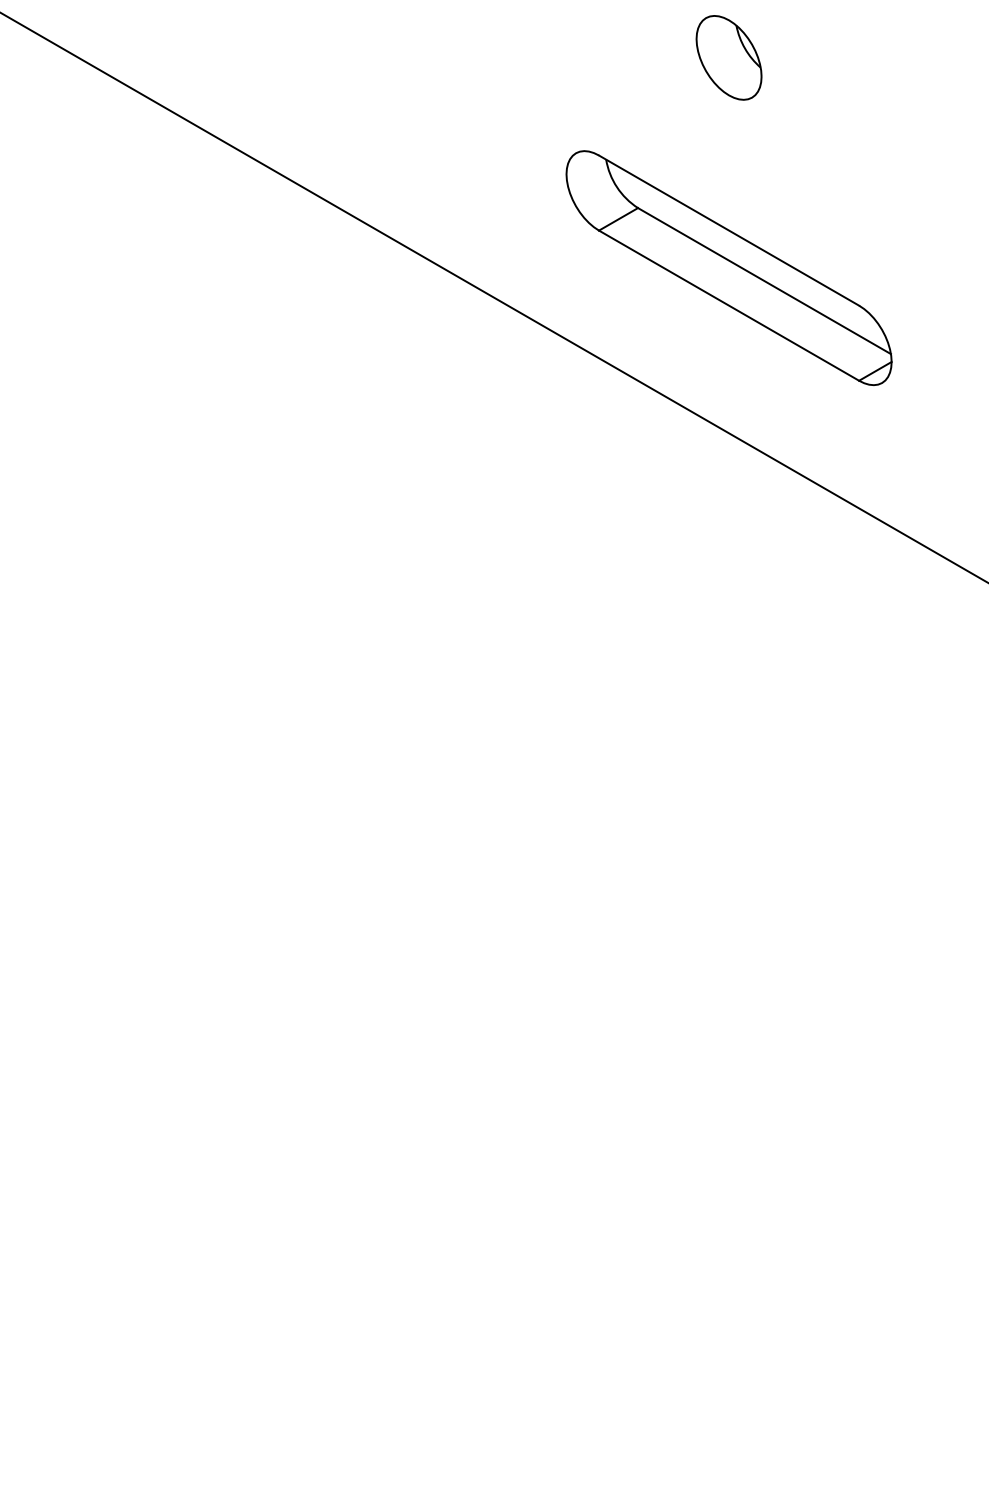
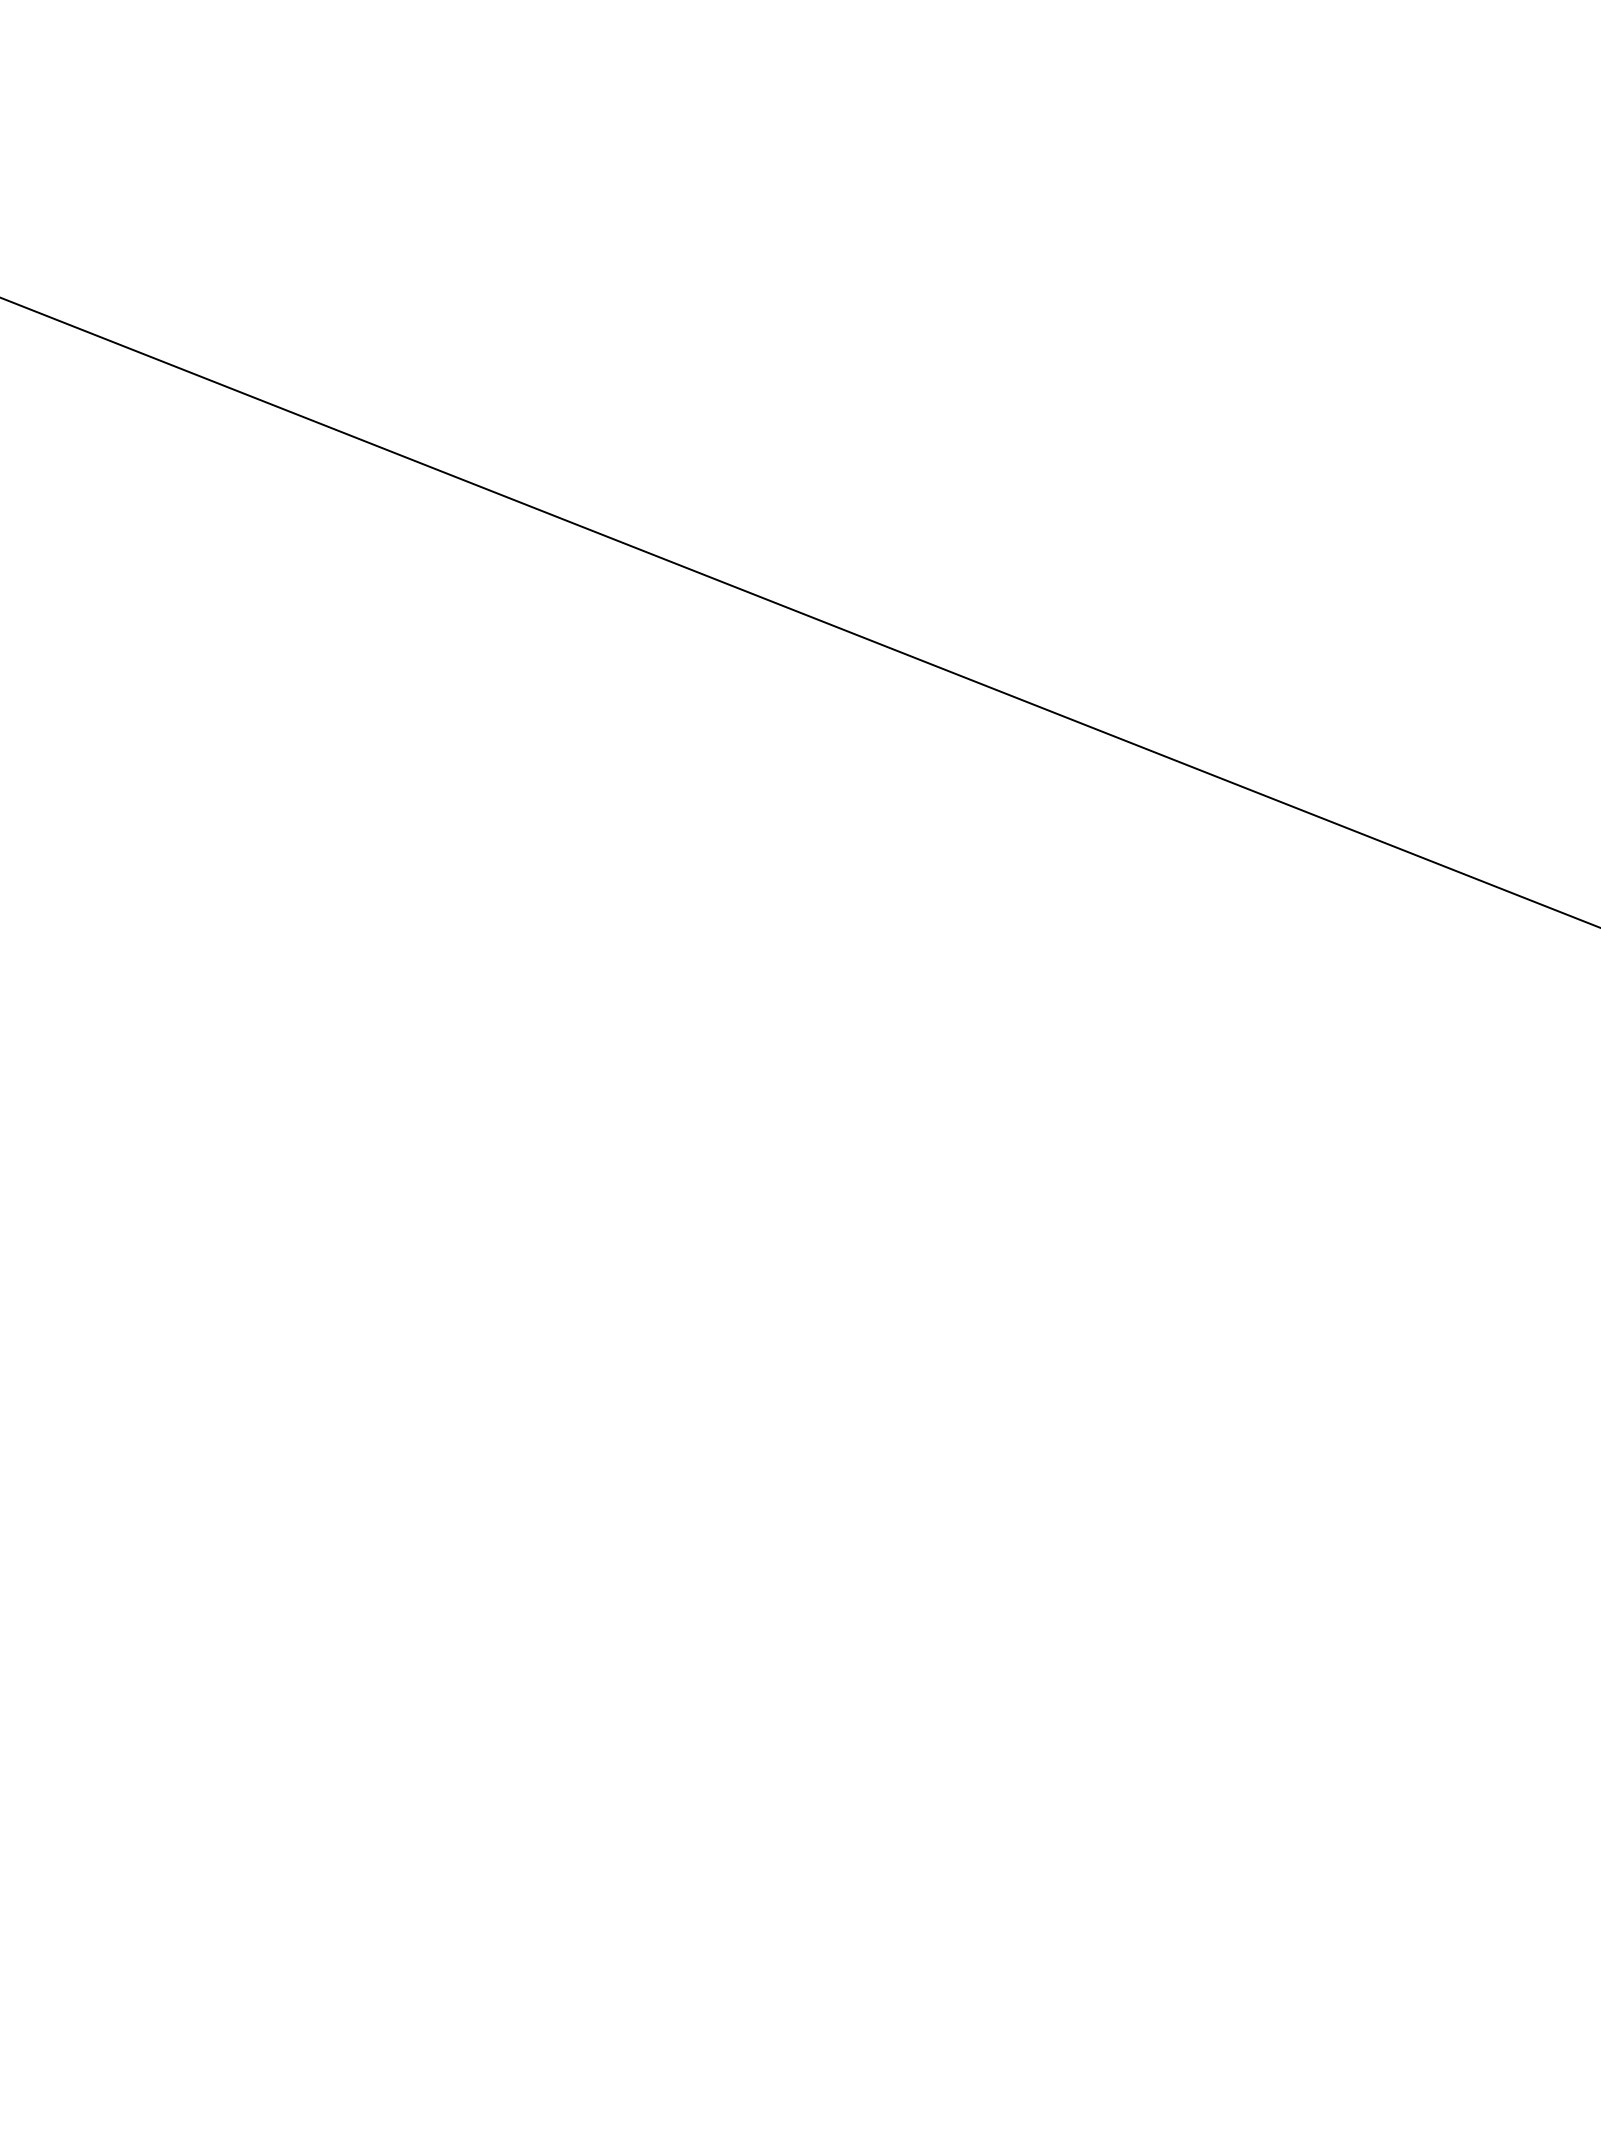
part: (728, 57) -> (1087, 154), removed
part: (728, 267) -> (1138, 494), removed

